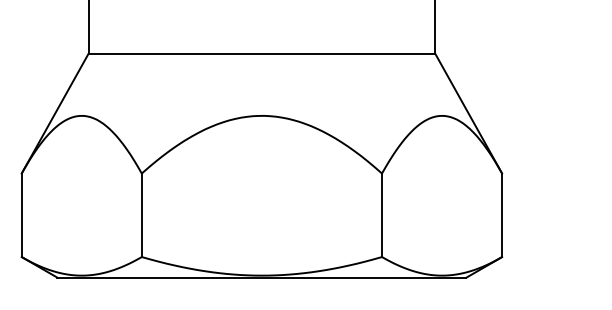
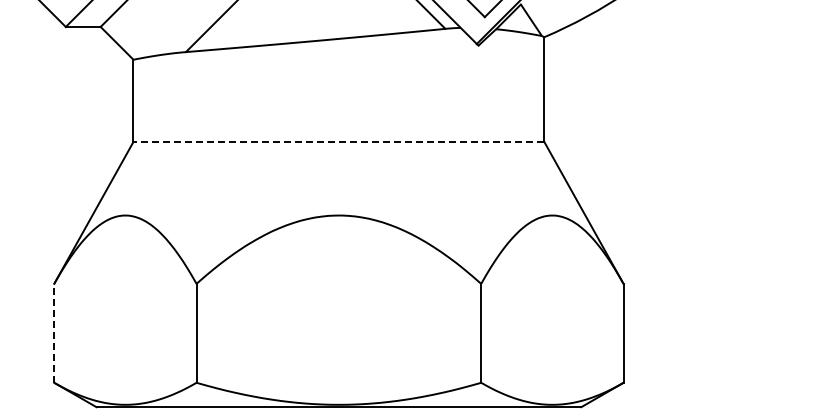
line: (261, 53) -> (338, 141), solid -> dashed
line: (21, 214) -> (54, 332), solid -> dashed

